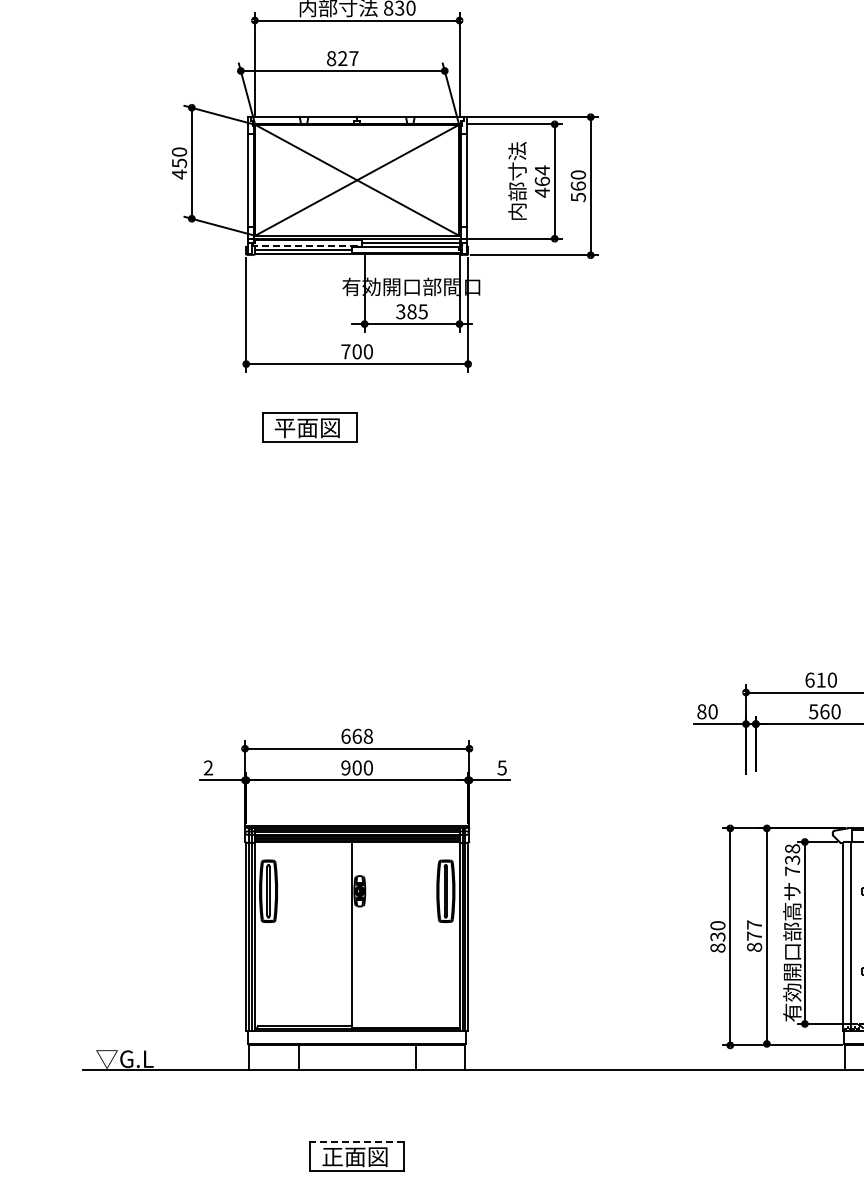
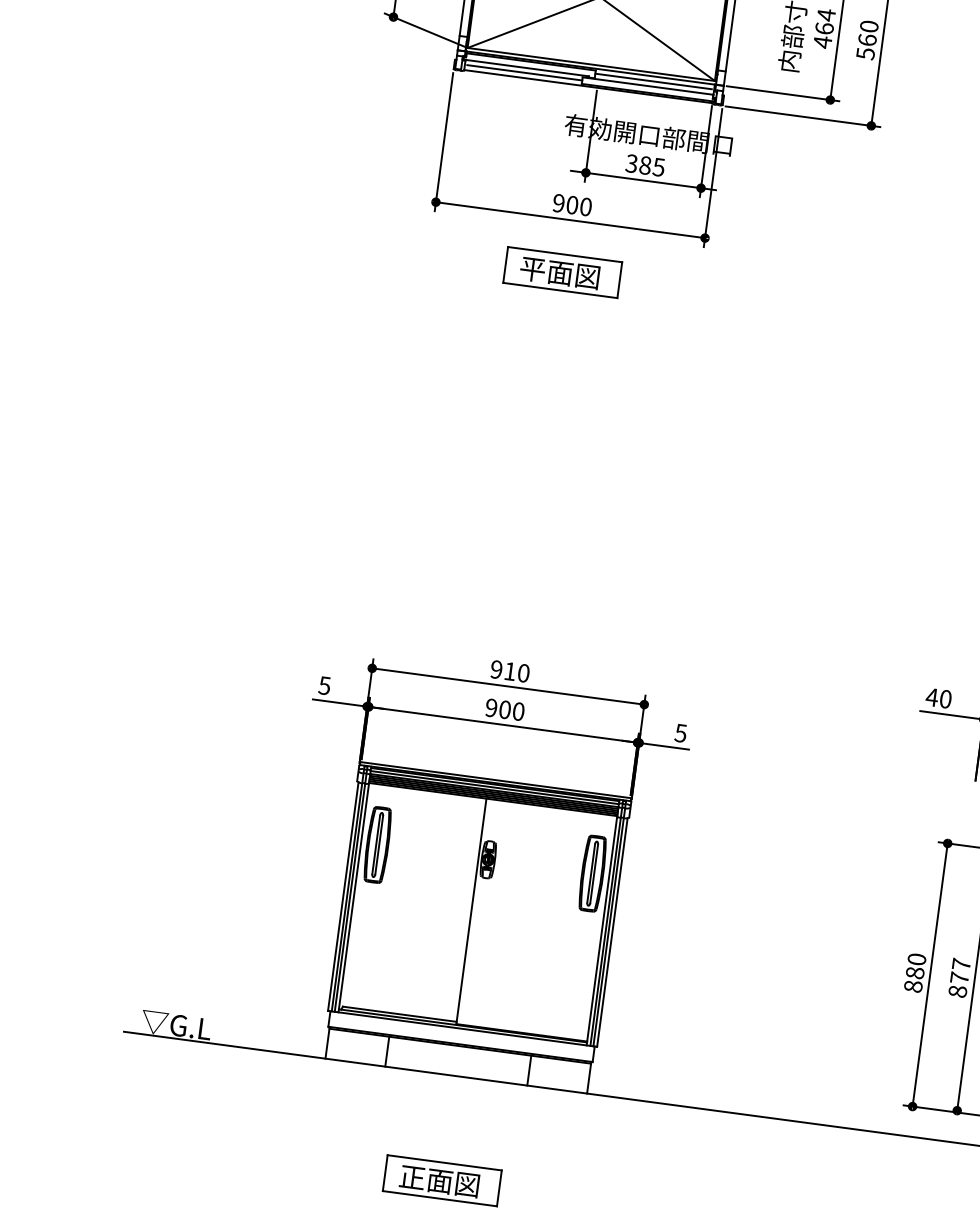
line: (304, 245) -> (525, 67), dashed -> solid
text: (345, 351) -> (558, 202), 700 -> 900
part: (309, 427) -> (562, 272), moved
text: (701, 711) -> (931, 697), 80 -> 40
text: (356, 735) -> (509, 670), 668 -> 910
text: (208, 767) -> (324, 685), 2 -> 5
text: (717, 936) -> (914, 972), 830 -> 880
line: (356, 1141) -> (443, 1162), dashed -> solid

